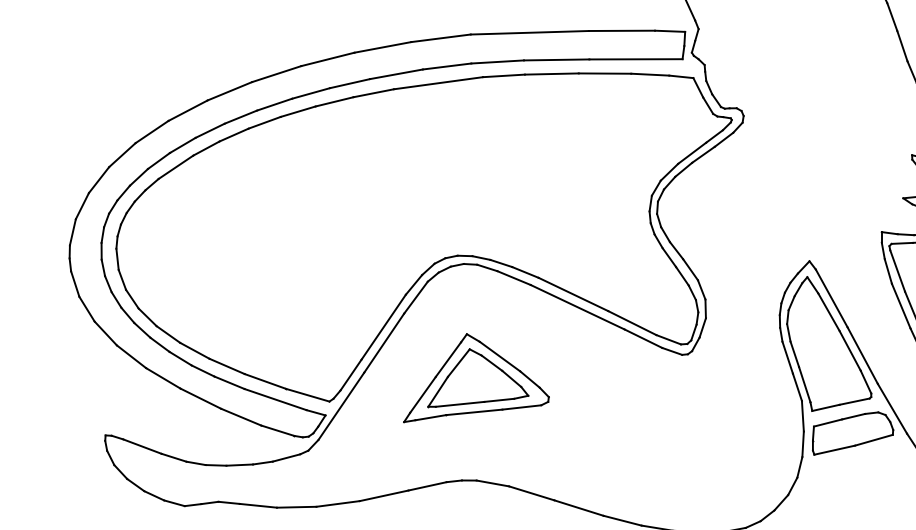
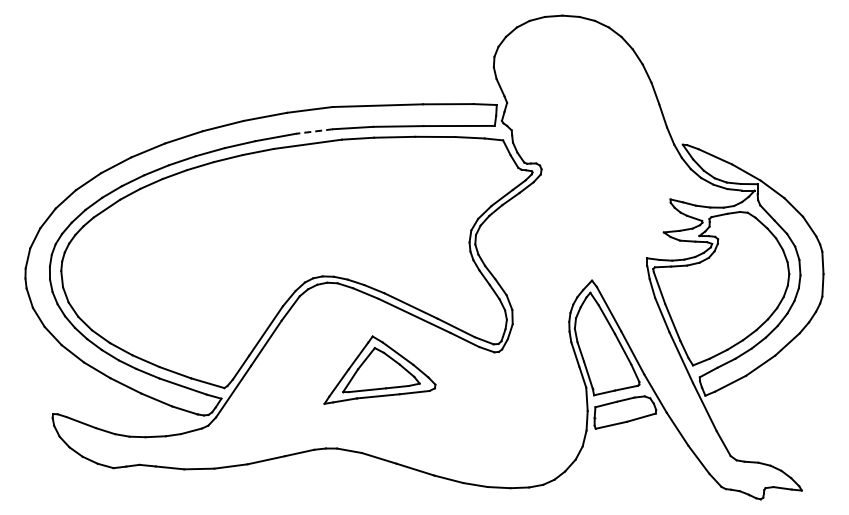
line: (447, 66) -> (314, 131), solid -> dashed
part: (475, 377) -> (379, 369), moved

